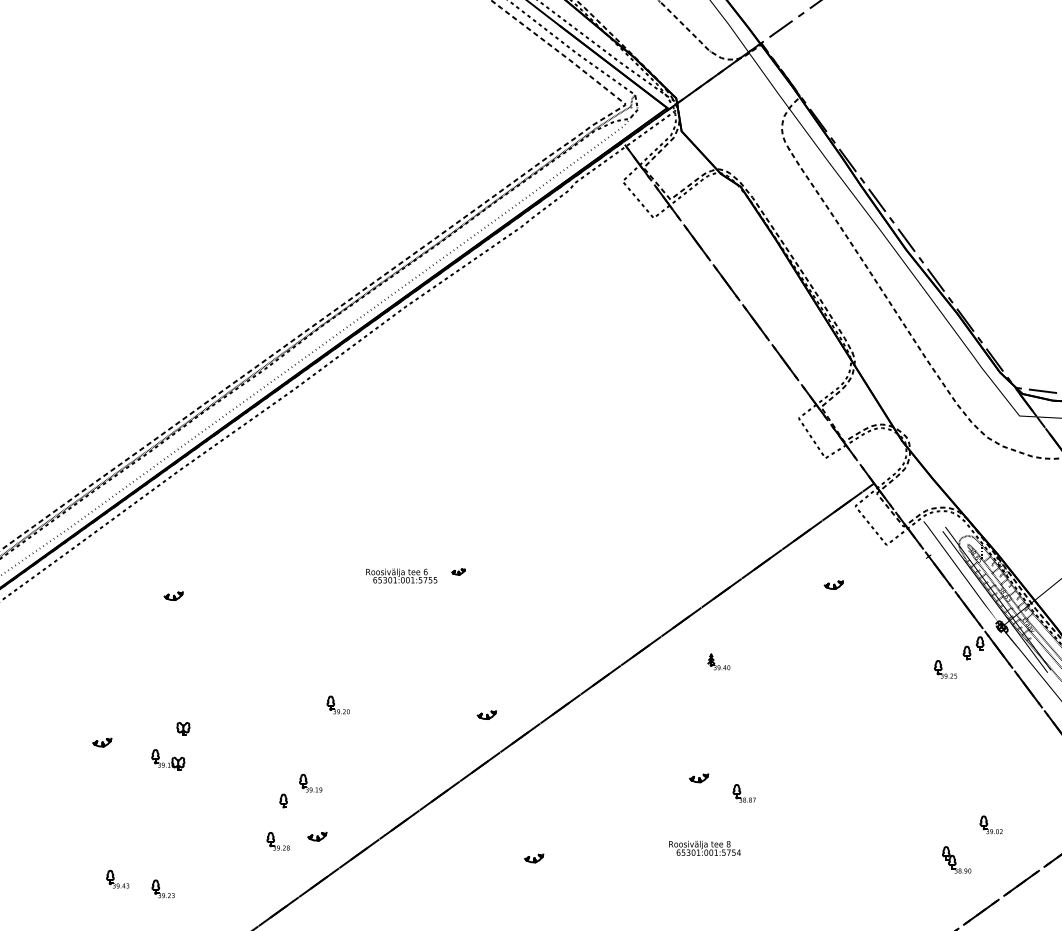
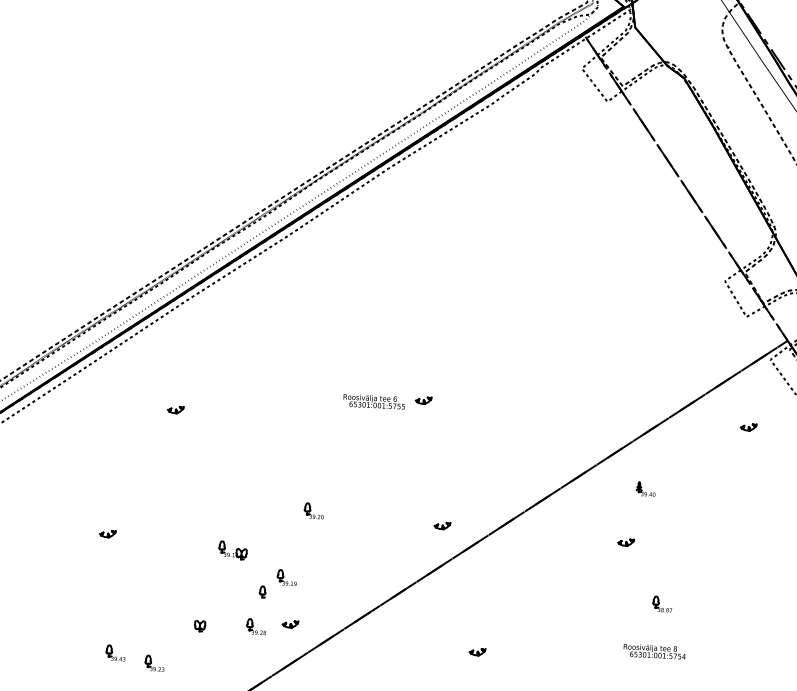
part: (458, 571) -> (423, 400), size x1.43
part: (183, 728) -> (200, 625), moved
part: (168, 759) -> (233, 550), moved
part: (699, 778) -> (626, 542), moved
text: (704, 847) -> (654, 650), moved

